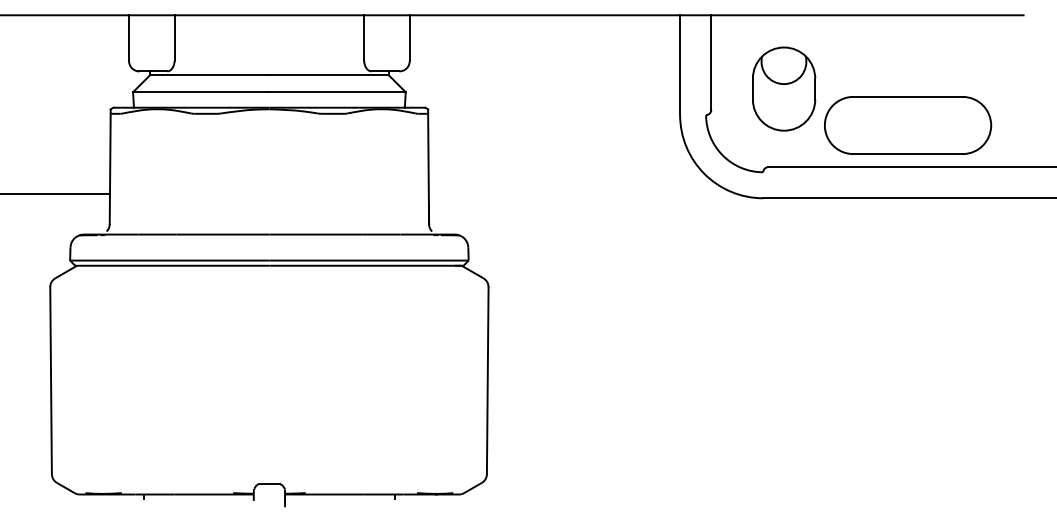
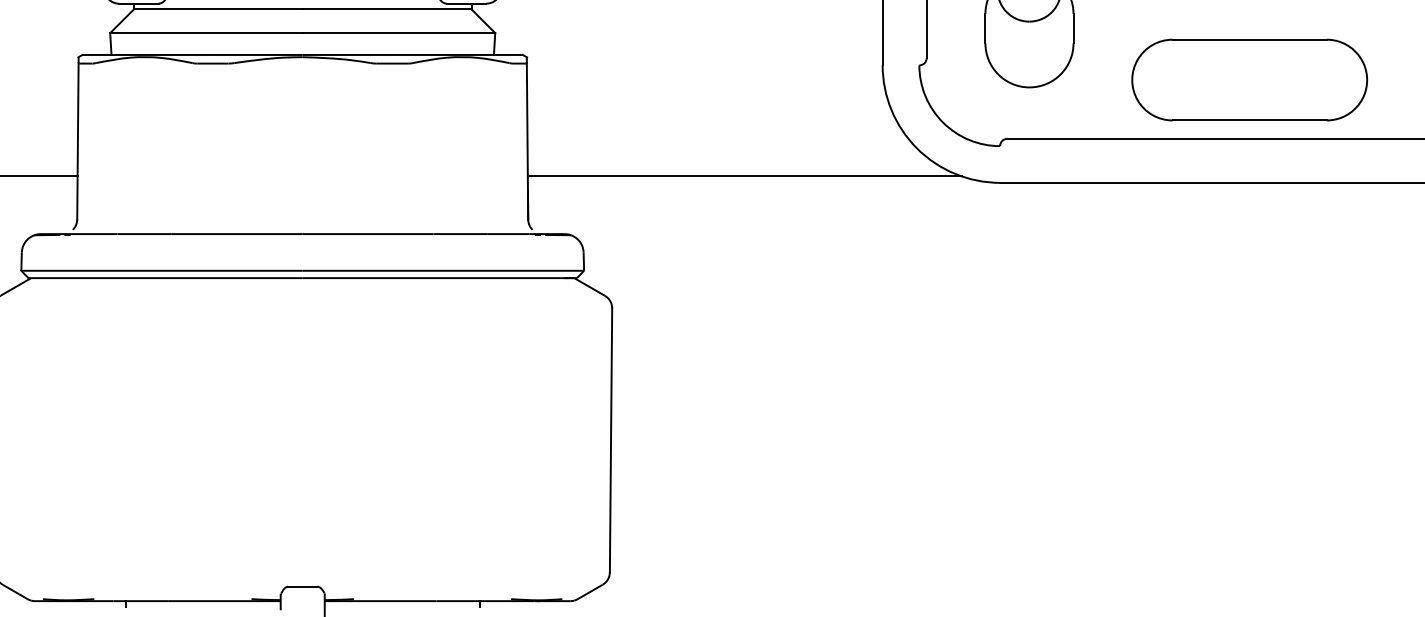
part: (908, 125) -> (1250, 80), moved
line: (582, 193) -> (744, 176), added

